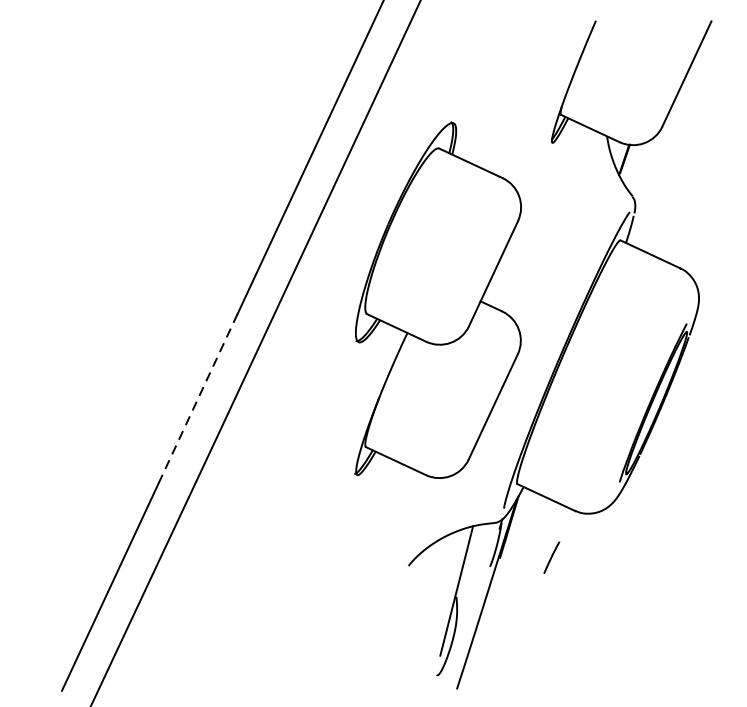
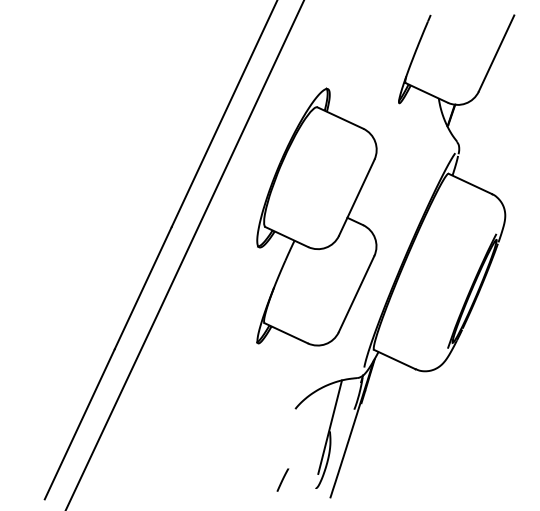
line: (198, 399) -> (143, 288), dashed -> solid
line: (551, 556) -> (282, 479), moved

